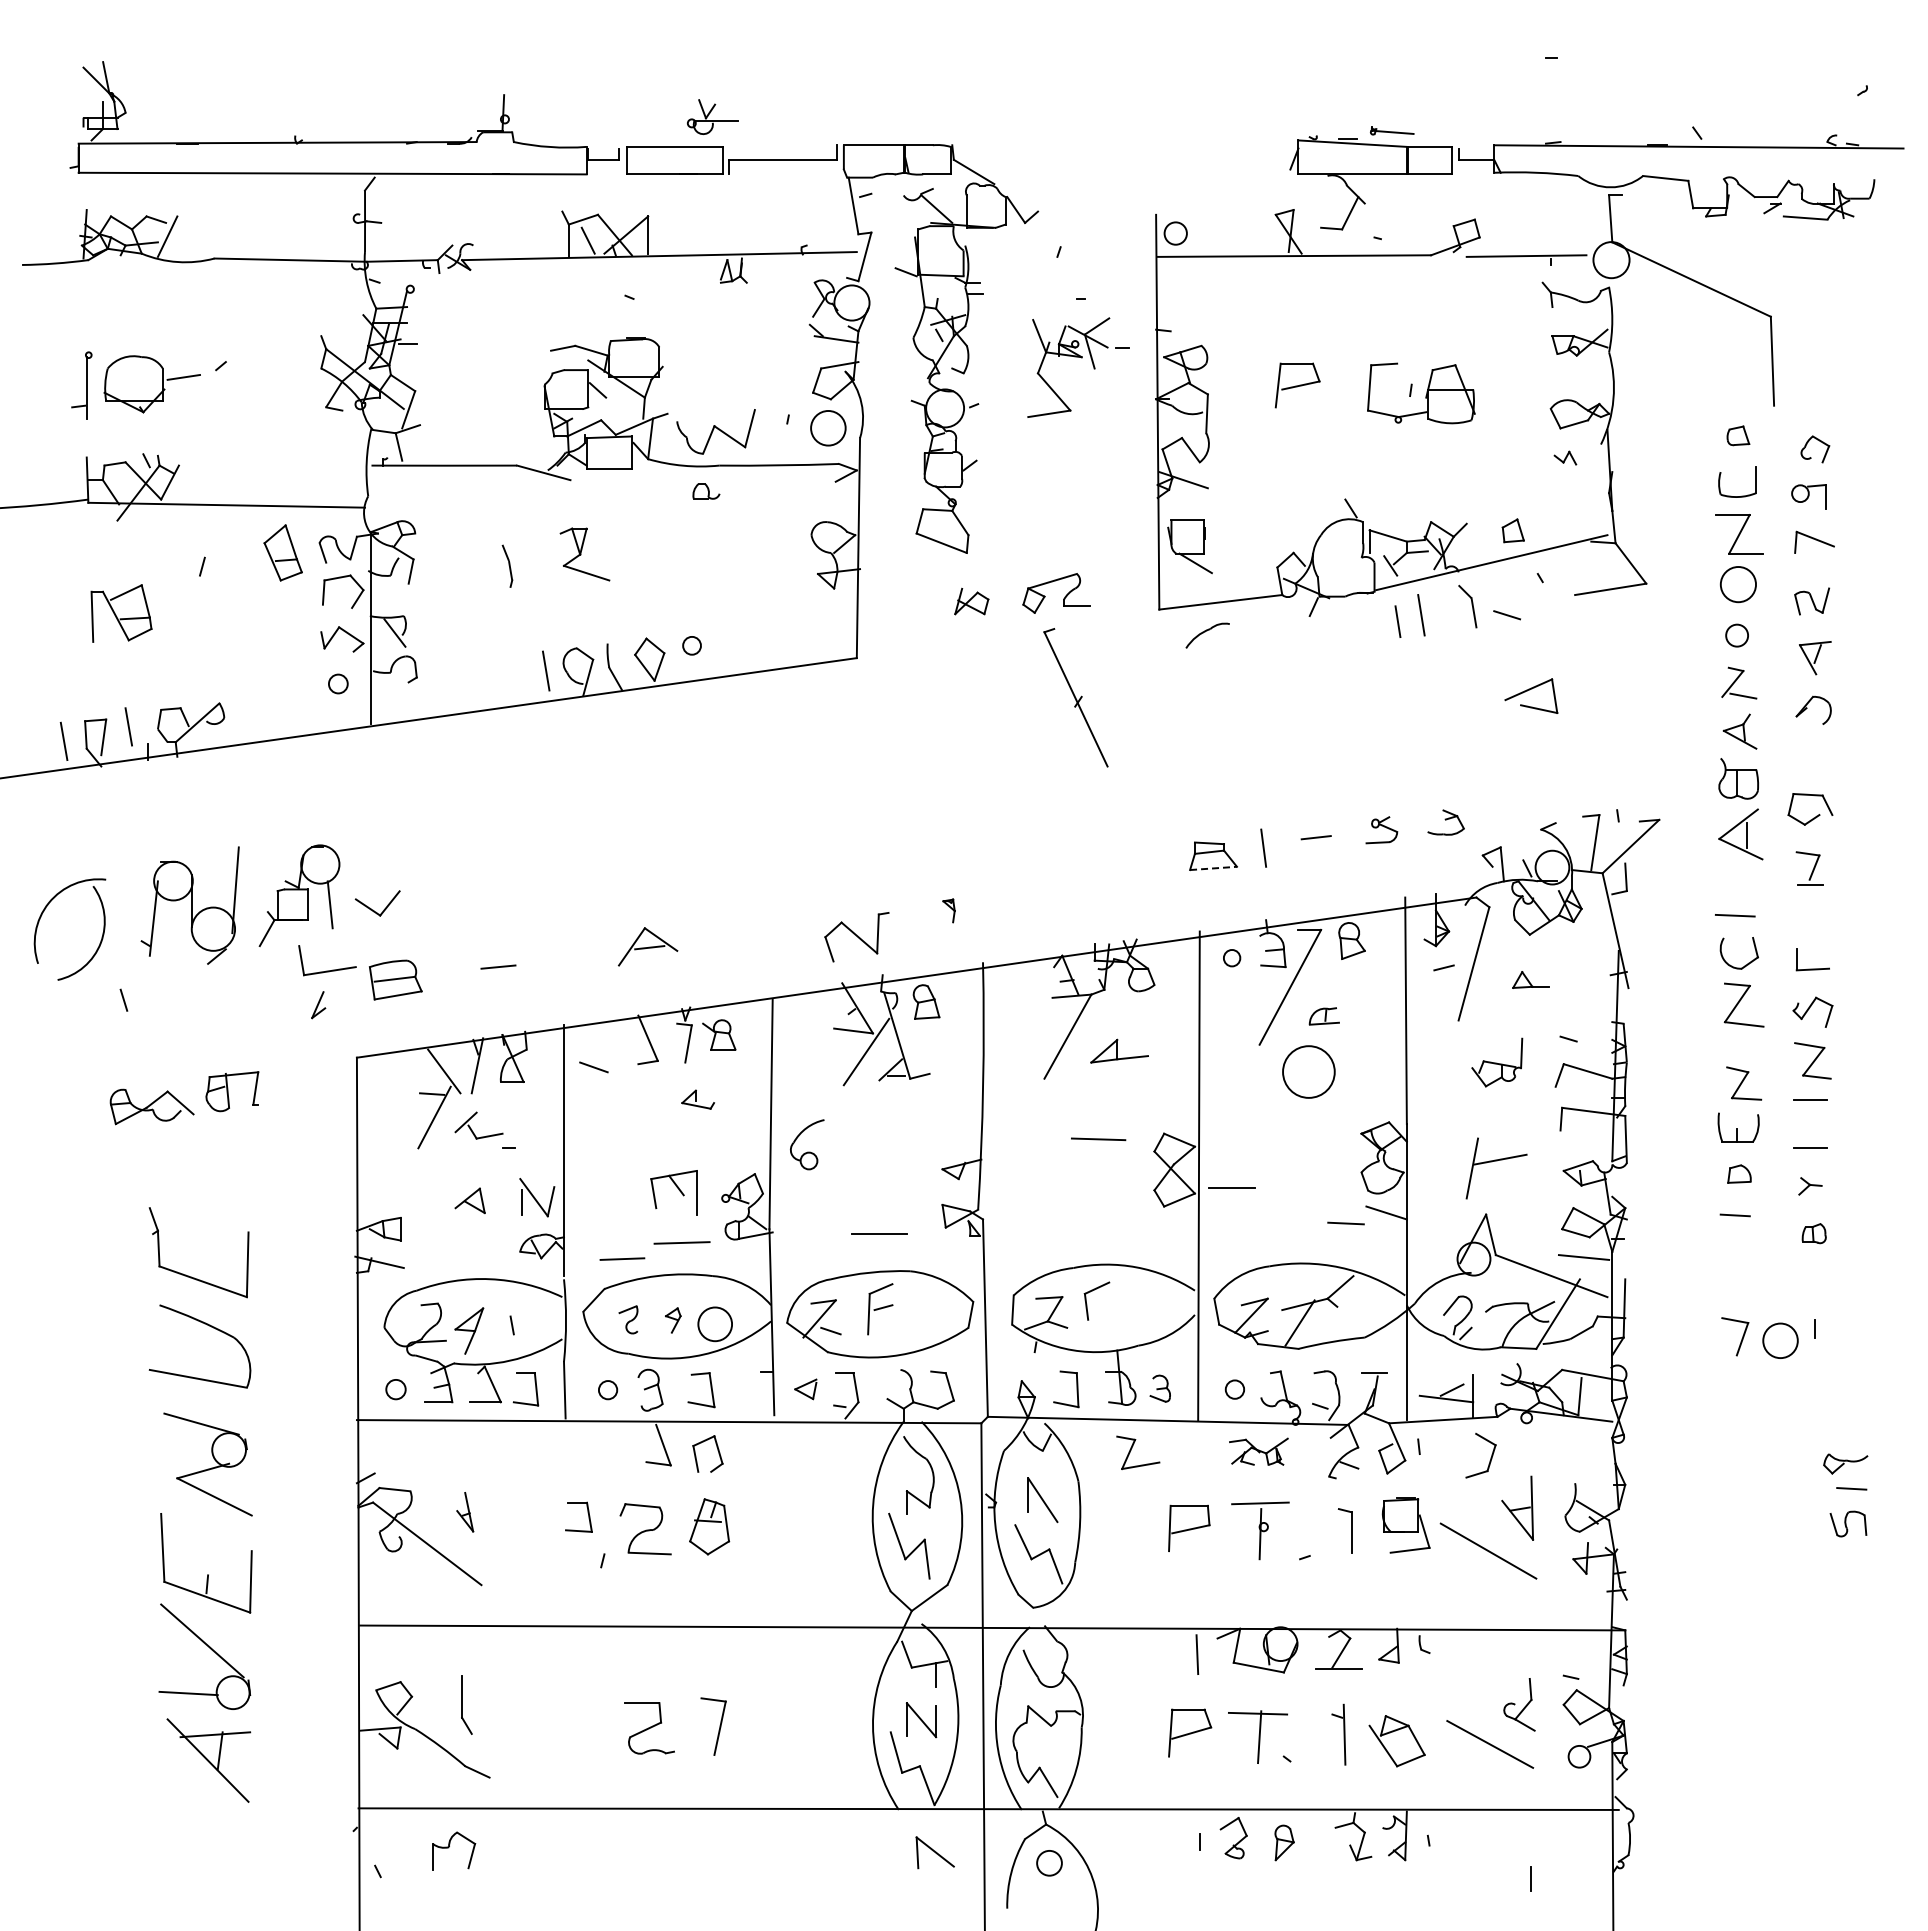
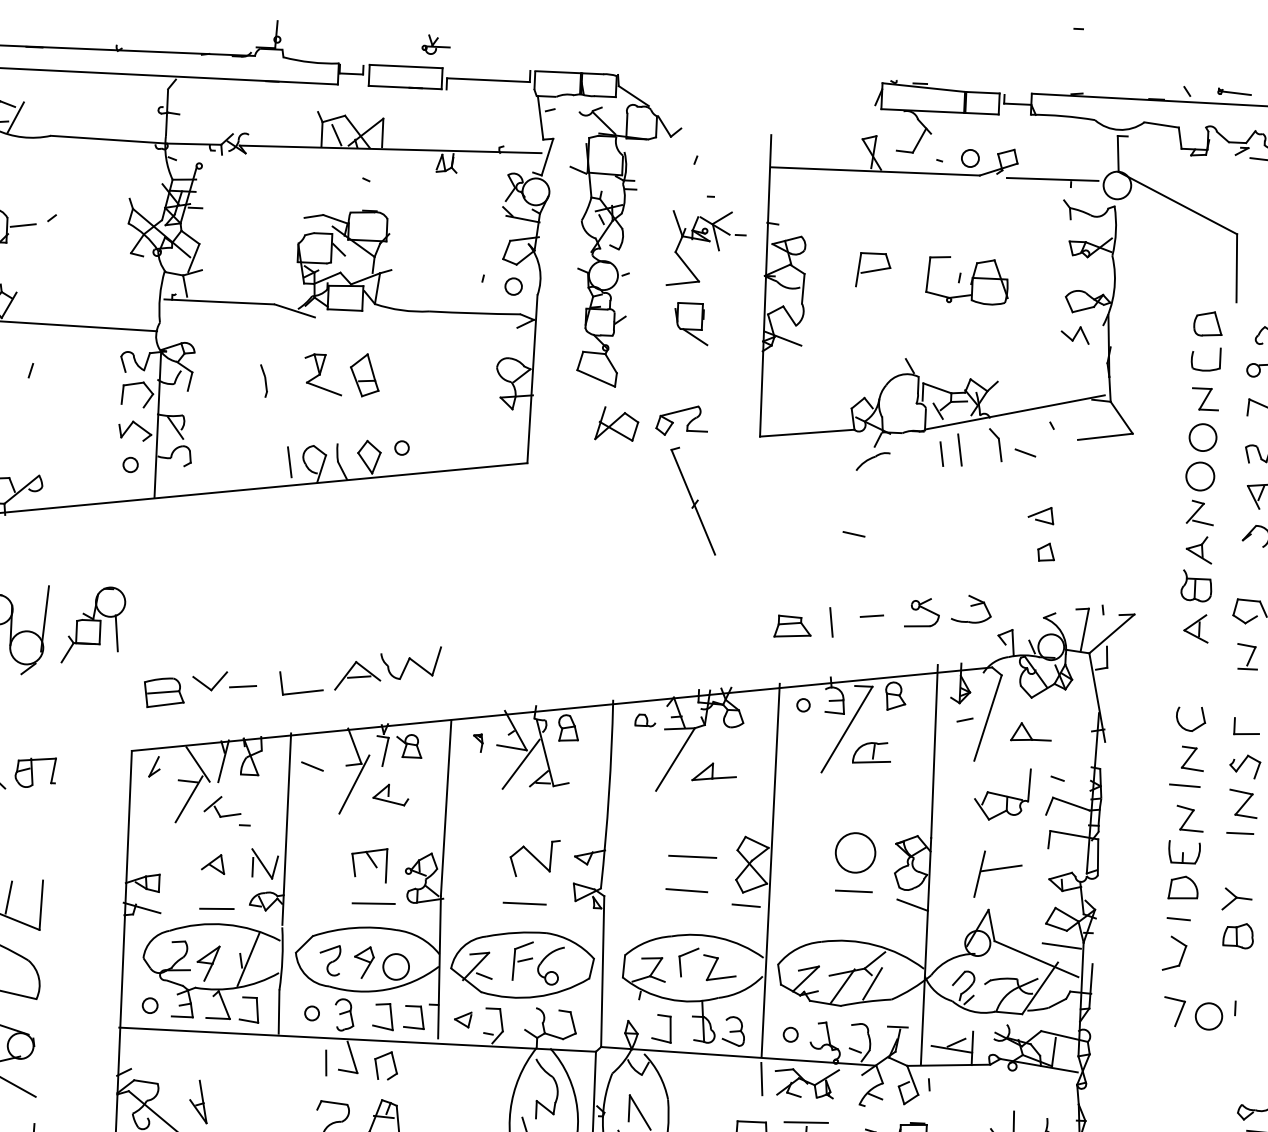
part: (712, 116) -> (435, 44), size x0.71
part: (1392, 130) -> (1234, 91), moved
circle: (1175, 233) -> (970, 158), moved
circle: (828, 427) -> (513, 286), size x0.62
part: (715, 431) -> (410, 662), moved
part: (1738, 435) -> (1208, 323), size x1.67
part: (1565, 457) -> (1075, 334), size x1.67
part: (706, 491) -> (645, 720), moved
part: (1512, 530) -> (1045, 552), moved
part: (1738, 534) -> (1204, 399), size x0.71
part: (1189, 546) -> (691, 324), moved
part: (282, 552) -> (364, 374), moved
part: (971, 601) -> (616, 423), size x1.67
part: (1207, 635) -> (873, 461), moved
circle: (1736, 635) -> (1199, 476), size x1.67
part: (1531, 695) -> (1041, 515), size x0.62
line: (1287, 731) -> (853, 534), added
part: (1445, 822) -> (971, 609), size x1.43
part: (1381, 829) -> (922, 612), size x1.43
part: (1740, 834) -> (1195, 628), size x0.71
line: (1213, 868) -> (792, 636), dashed -> solid
part: (374, 910) -> (207, 686), moved
part: (948, 910) -> (477, 742), moved
line: (1735, 915) -> (1185, 785), moved
part: (856, 937) -> (534, 858), moved
part: (327, 970) -> (301, 691), moved
part: (1530, 979) -> (1030, 731), size x1.43
part: (1743, 1004) -> (1192, 758), size x0.71
part: (318, 1005) -> (154, 767), moved
part: (1324, 1016) -> (872, 753), size x1.67
part: (1496, 1062) -> (1001, 794), size x1.43
circle: (1308, 1071) -> (855, 852), moved
line: (649, 1088) -> (354, 784), added
part: (697, 1099) -> (390, 794), size x1.43
line: (1098, 1139) -> (686, 890), moved
line: (1810, 1147) -> (1238, 869), removed
part: (807, 1151) -> (550, 971), moved
line: (1095, 1162) -> (692, 856), added
part: (1739, 1173) -> (1183, 887), size x1.67
part: (1810, 1186) -> (1237, 899), size x1.67
line: (1231, 1187) -> (853, 890), moved
line: (1345, 1223) -> (745, 905), moved
part: (1814, 1233) -> (1238, 935), size x1.67
line: (204, 1256) -> (8, 897), added
line: (622, 1258) -> (216, 908), moved
line: (1338, 1318) -> (872, 984), added
part: (628, 1319) -> (330, 960), size x1.43
part: (673, 1320) -> (364, 962), size x1.67
line: (521, 1322) -> (248, 958), added
part: (1160, 1388) -> (733, 1031), size x1.43
part: (1132, 1448) -> (715, 964), moved
line: (1199, 1449) -> (761, 1079), added
part: (1258, 1451) -> (806, 1082), size x1.43
line: (629, 1453) -> (326, 1062), added
part: (1490, 1457) -> (1181, 955), moved
part: (464, 1511) -> (198, 1101), size x1.43
part: (587, 1513) -> (421, 1014), moved

